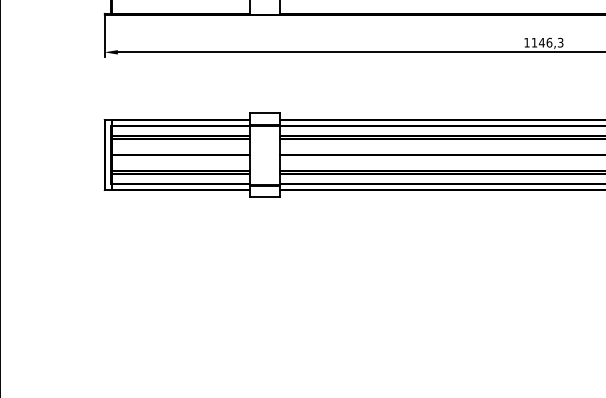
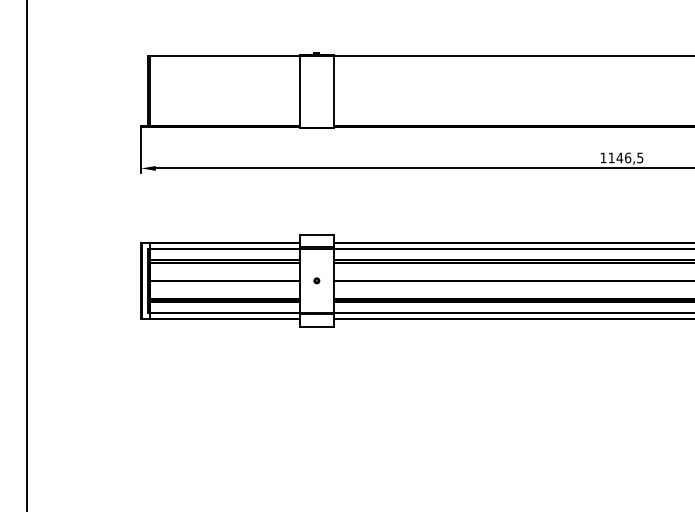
text: (560, 42) -> (640, 157), 1146,3 -> 1146,5
part: (264, 154) -> (316, 280), added

